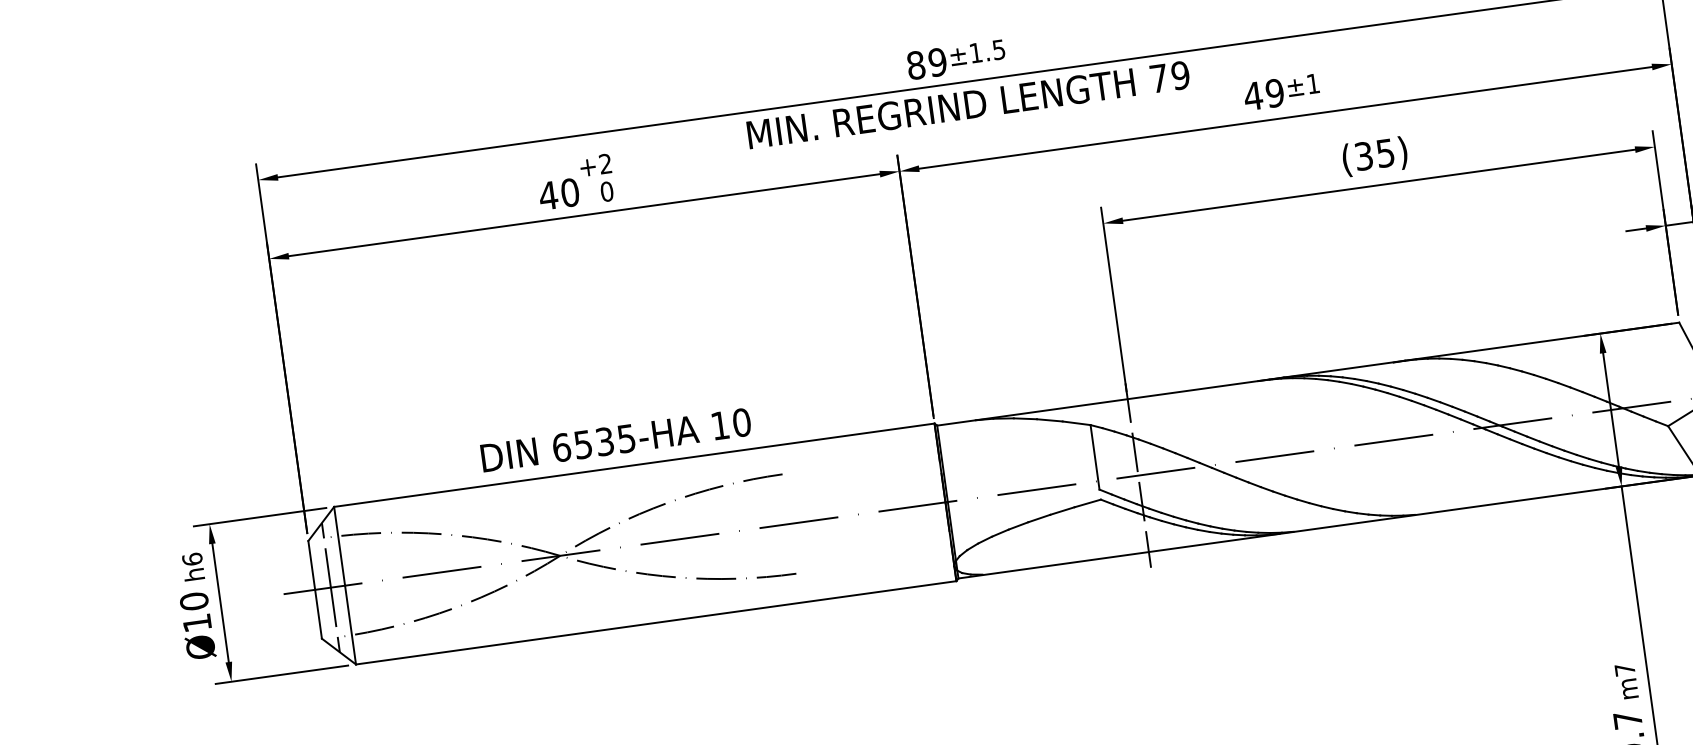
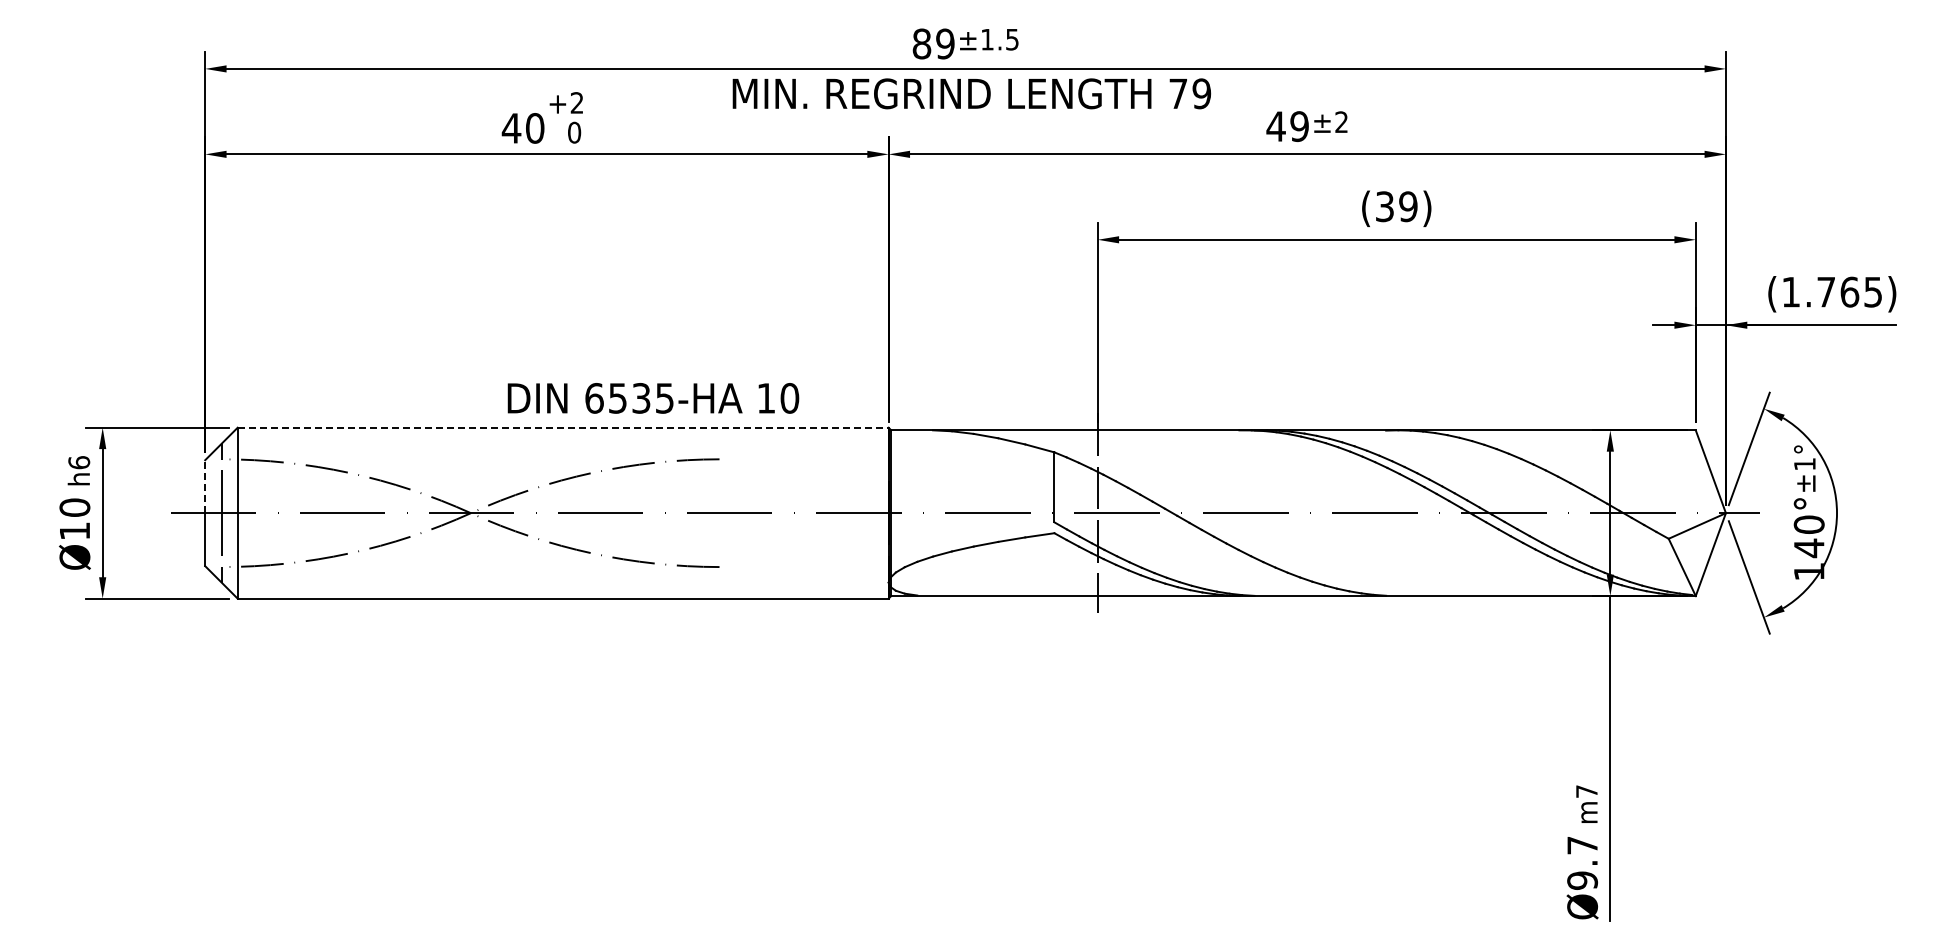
text: (1312, 83) -> (1341, 121), ±1 -> ±2
text: (1385, 153) -> (1408, 206), (35) -> (39)
text: (616, 440) -> (653, 398), moved
line: (634, 464) -> (563, 427), solid -> dashed
line: (311, 565) -> (205, 486), solid -> dashed

